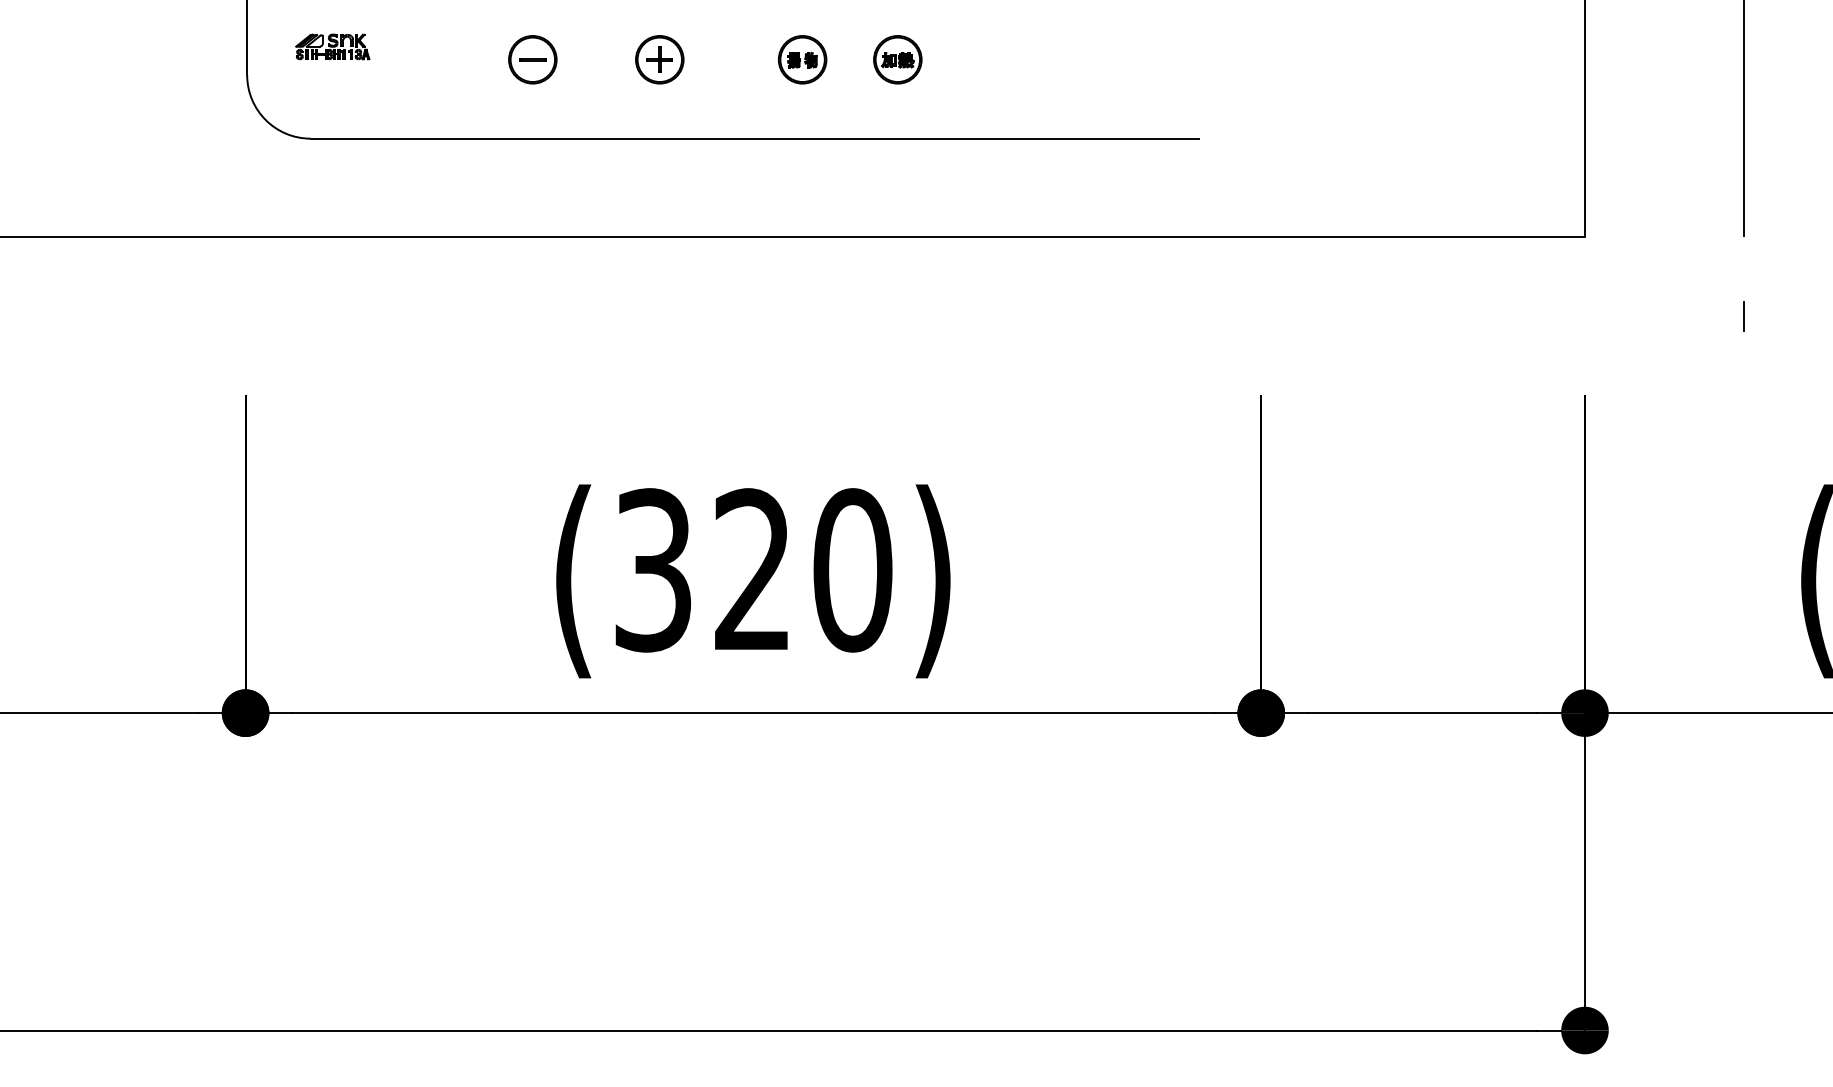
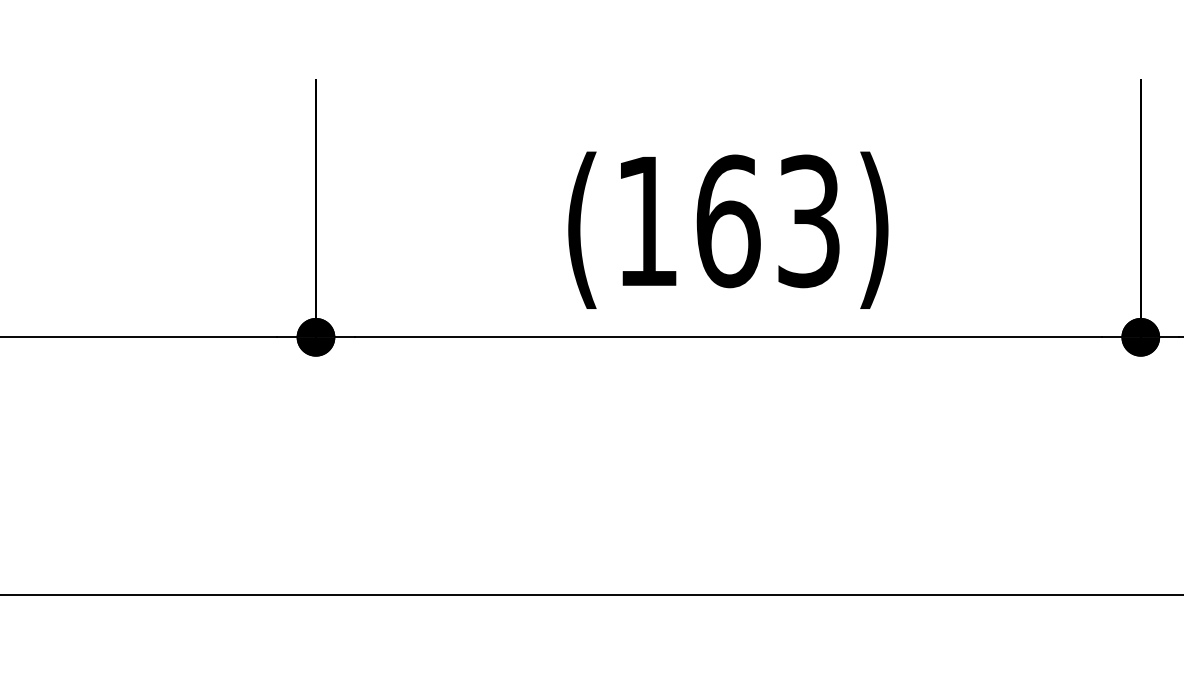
text: (753, 570) -> (728, 221), (320) -> (163)

